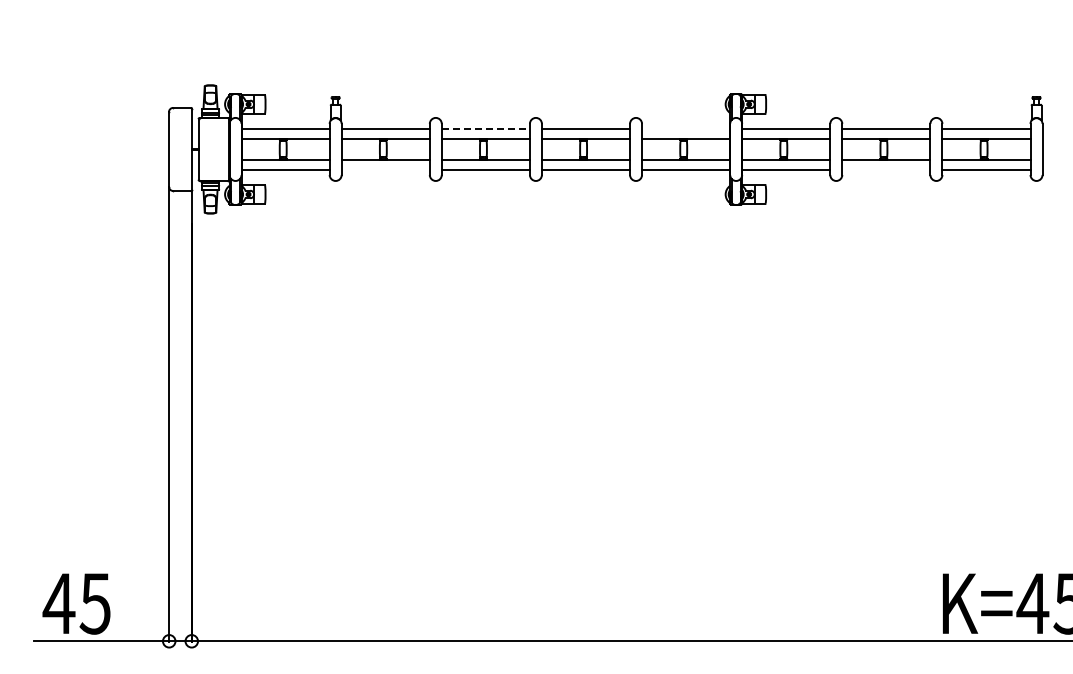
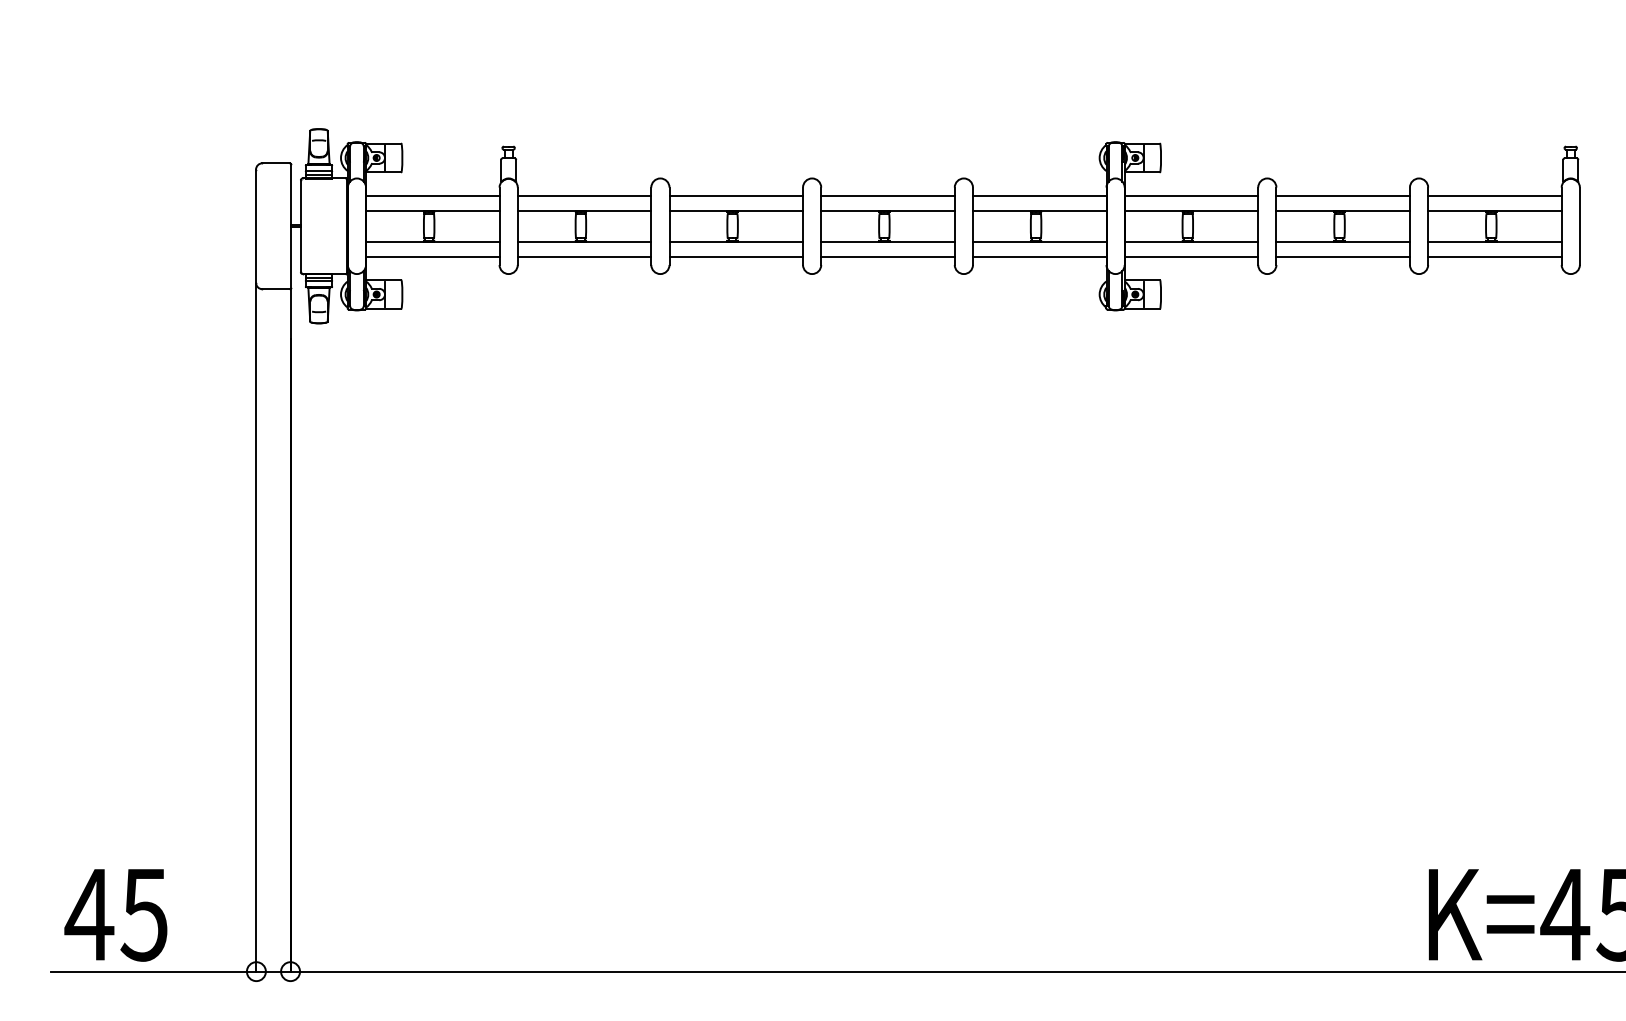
line: (486, 129) -> (737, 196), dashed -> solid
line: (686, 129) -> (1040, 196), added
line: (385, 169) -> (584, 256), added
line: (886, 169) -> (1343, 256), added

